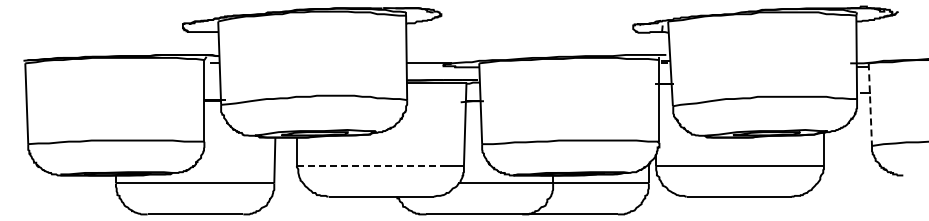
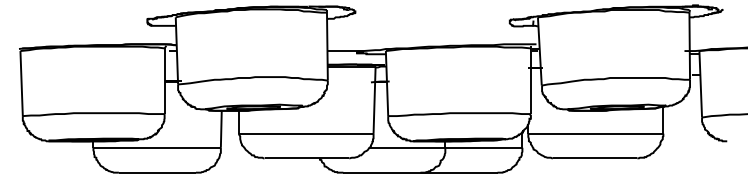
line: (870, 105) -> (700, 84), dashed -> solid
line: (369, 165) -> (297, 133), dashed -> solid

